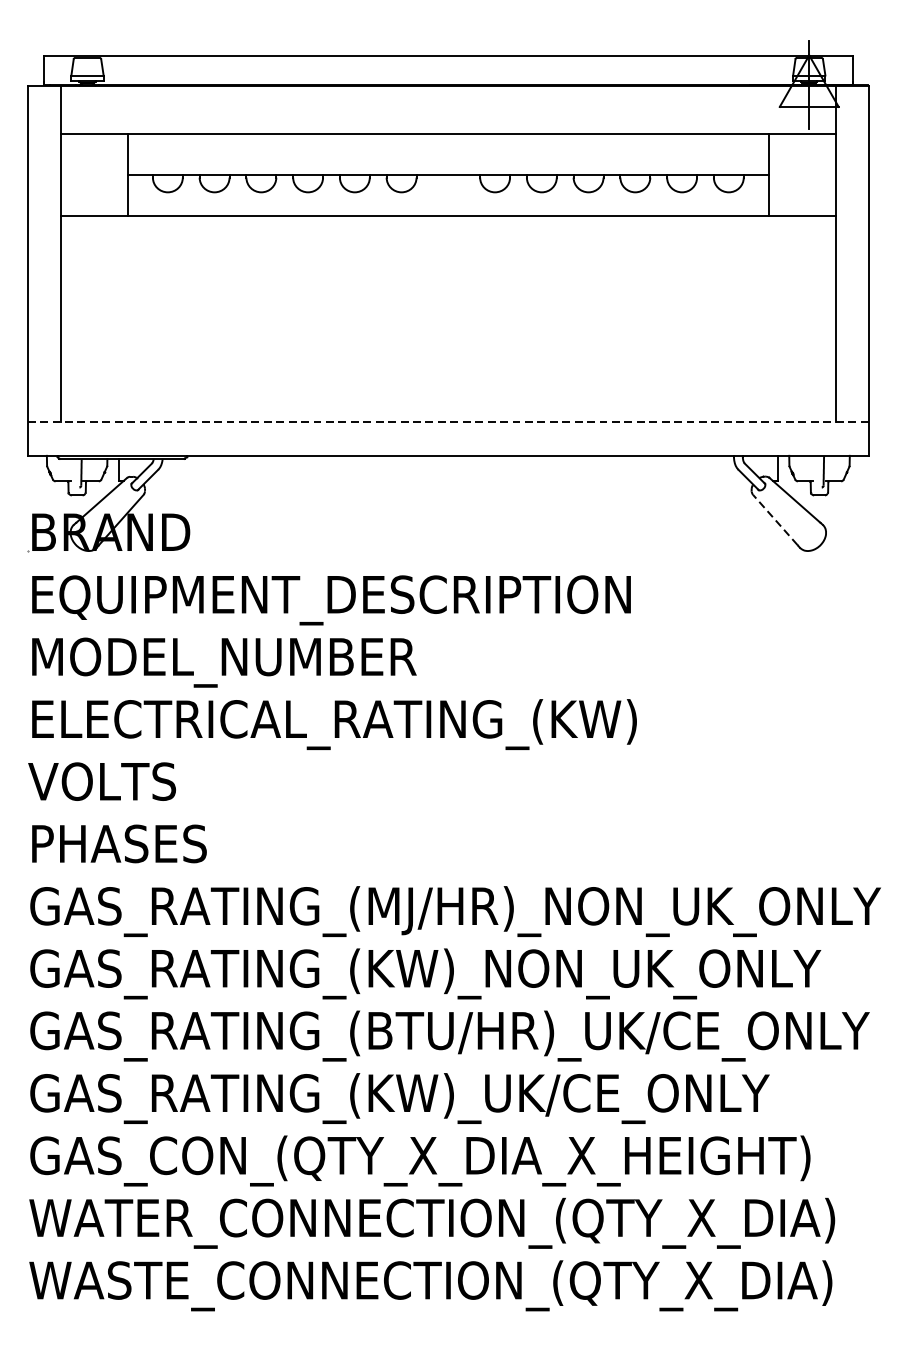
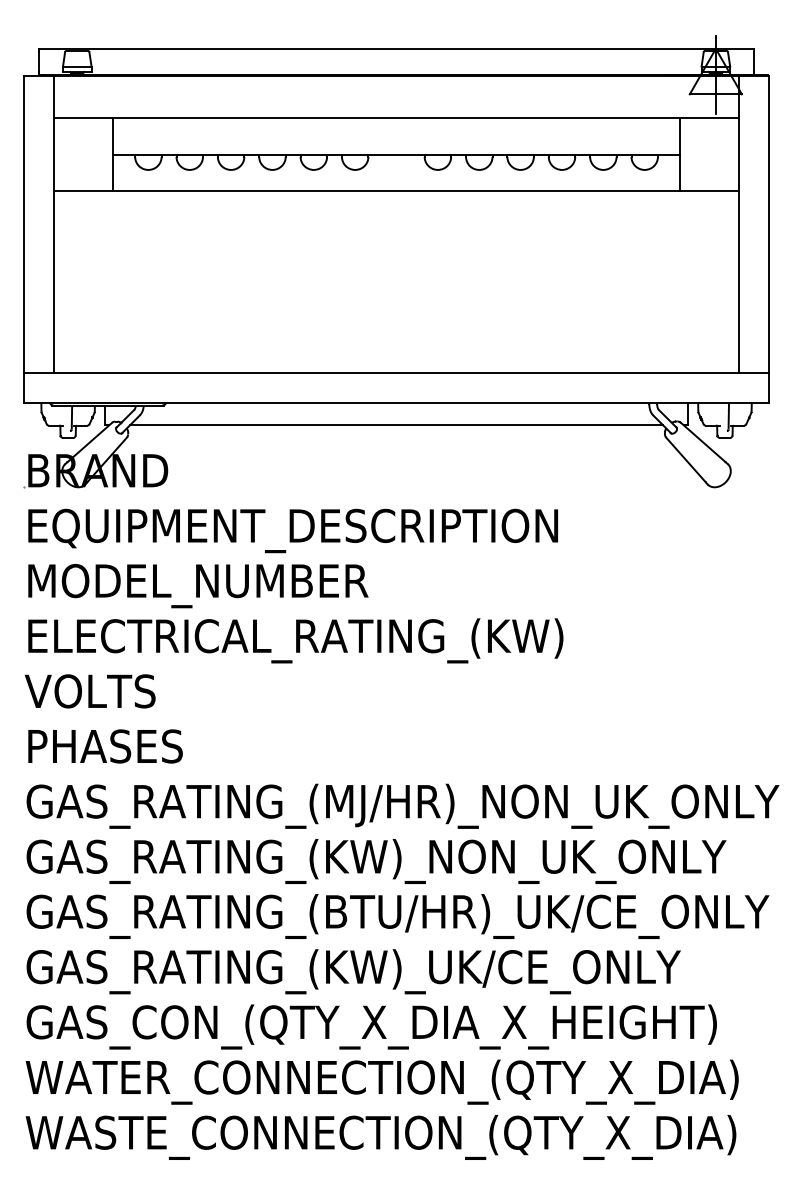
line: (449, 422) -> (397, 373), dashed -> solid
line: (448, 481) -> (396, 425), added
line: (774, 519) -> (685, 459), dashed -> solid

